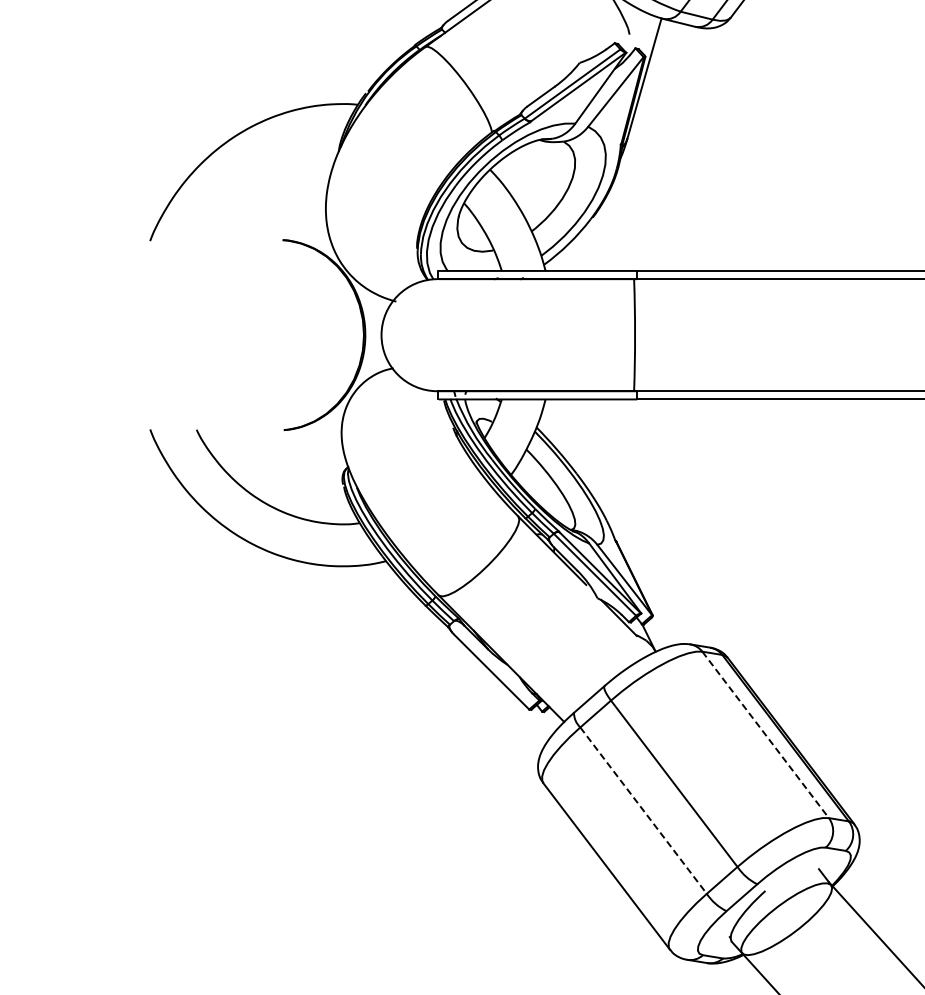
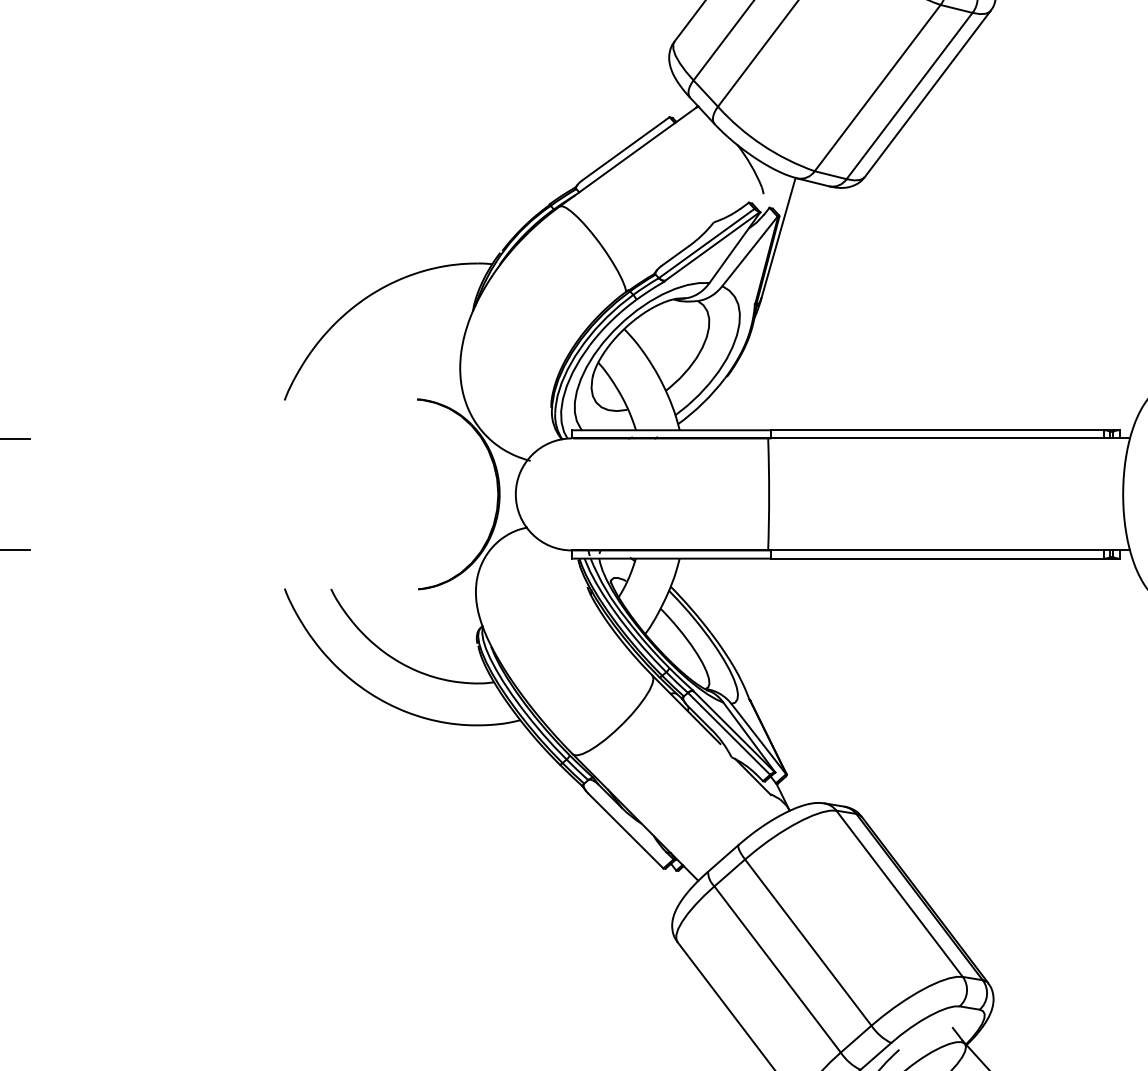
line: (765, 735) -> (899, 894), dashed -> solid
line: (643, 810) -> (777, 969), dashed -> solid

